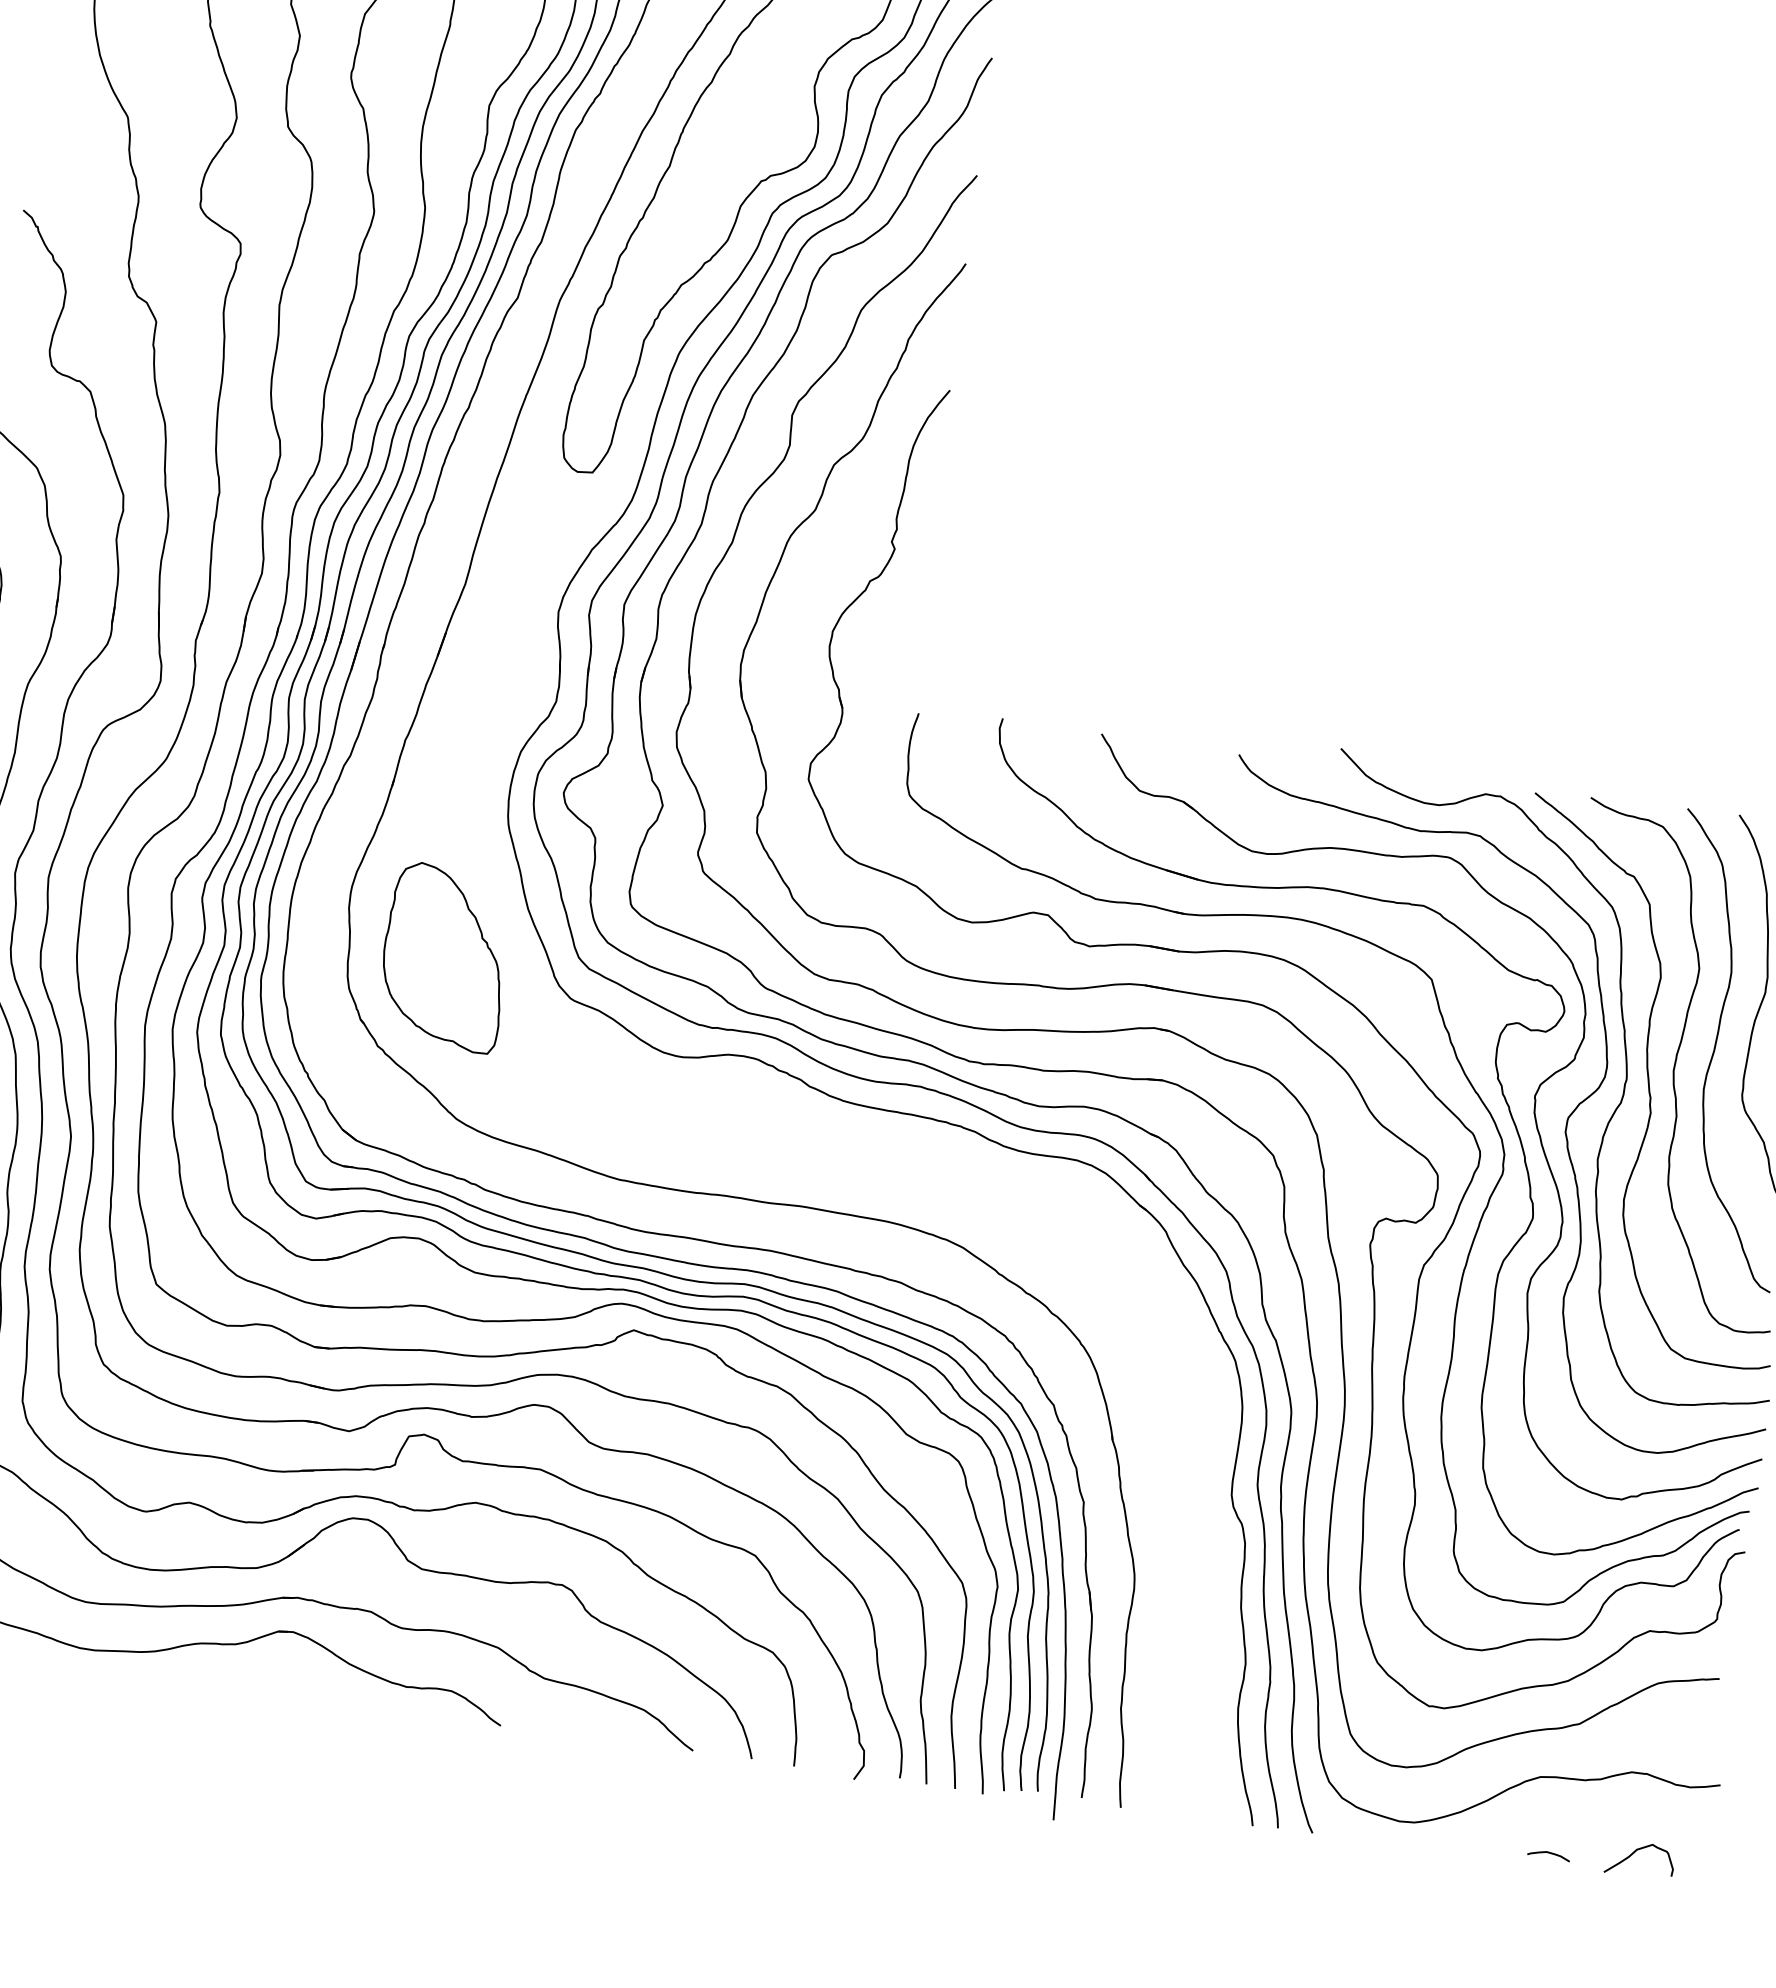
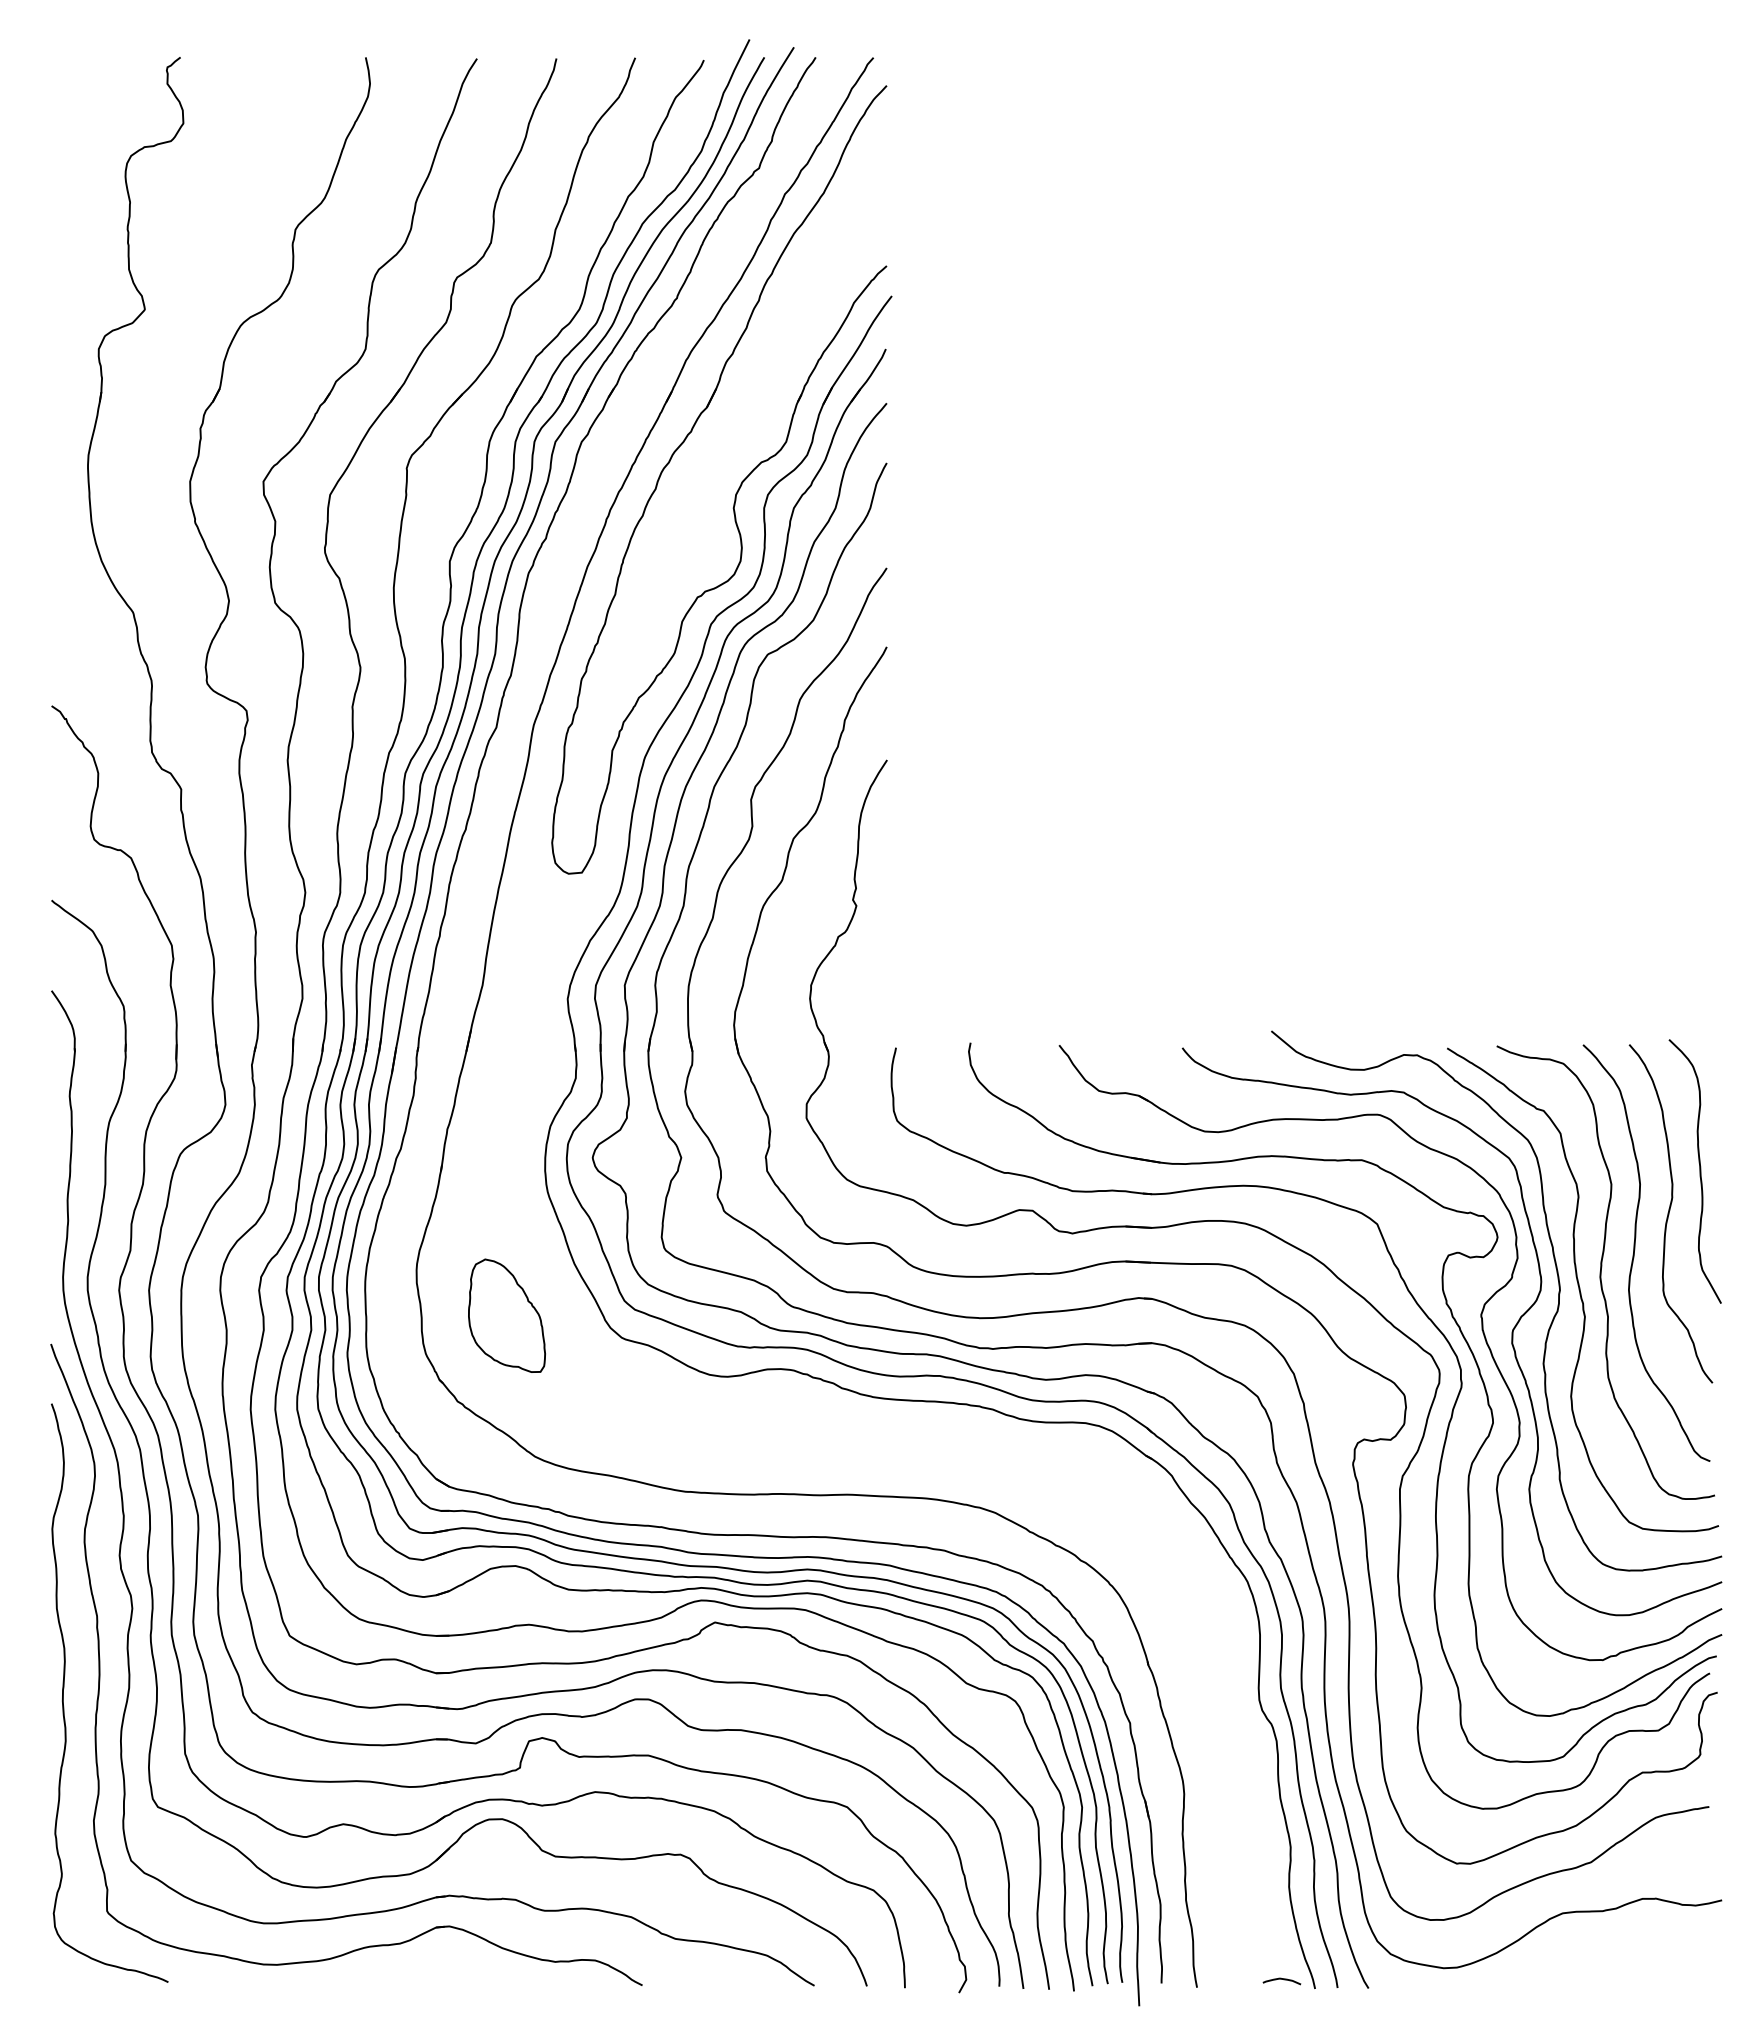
part: (444, 957) -> (506, 1315), size x0.7
curve: (1635, 1852) -> (1654, 1969), removed
curve: (1548, 1853) -> (1281, 1979), moved

